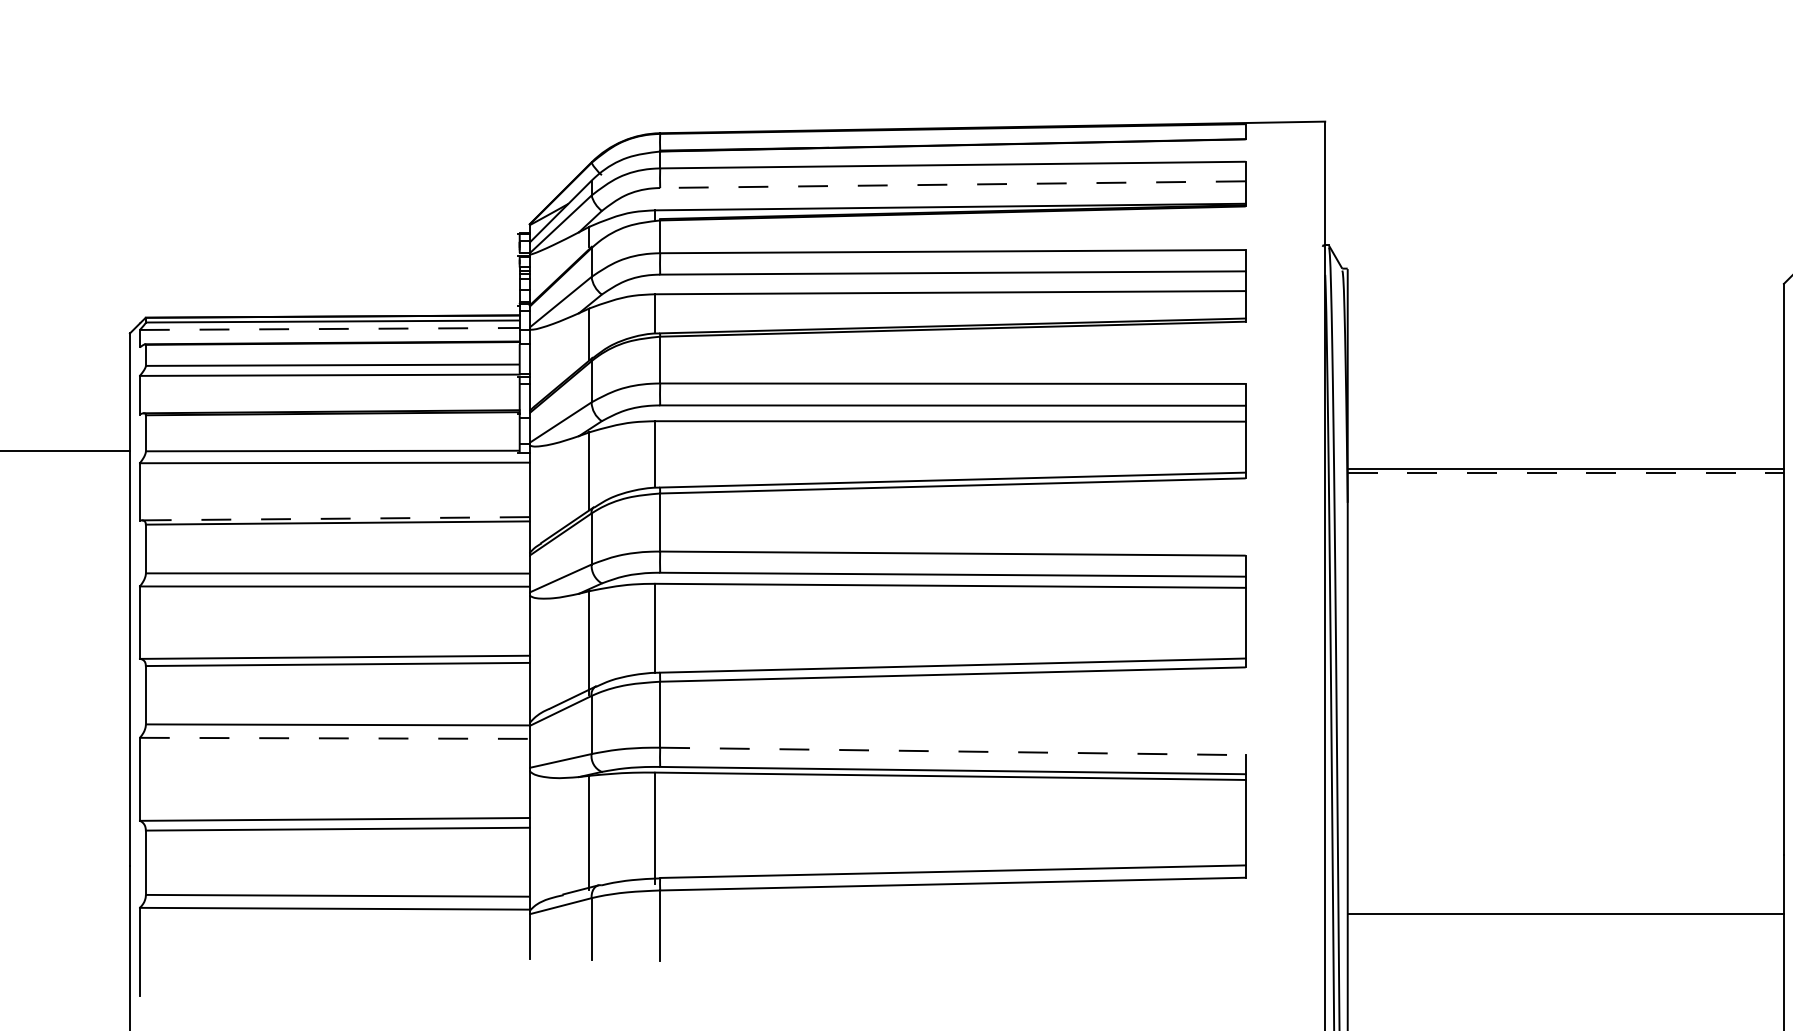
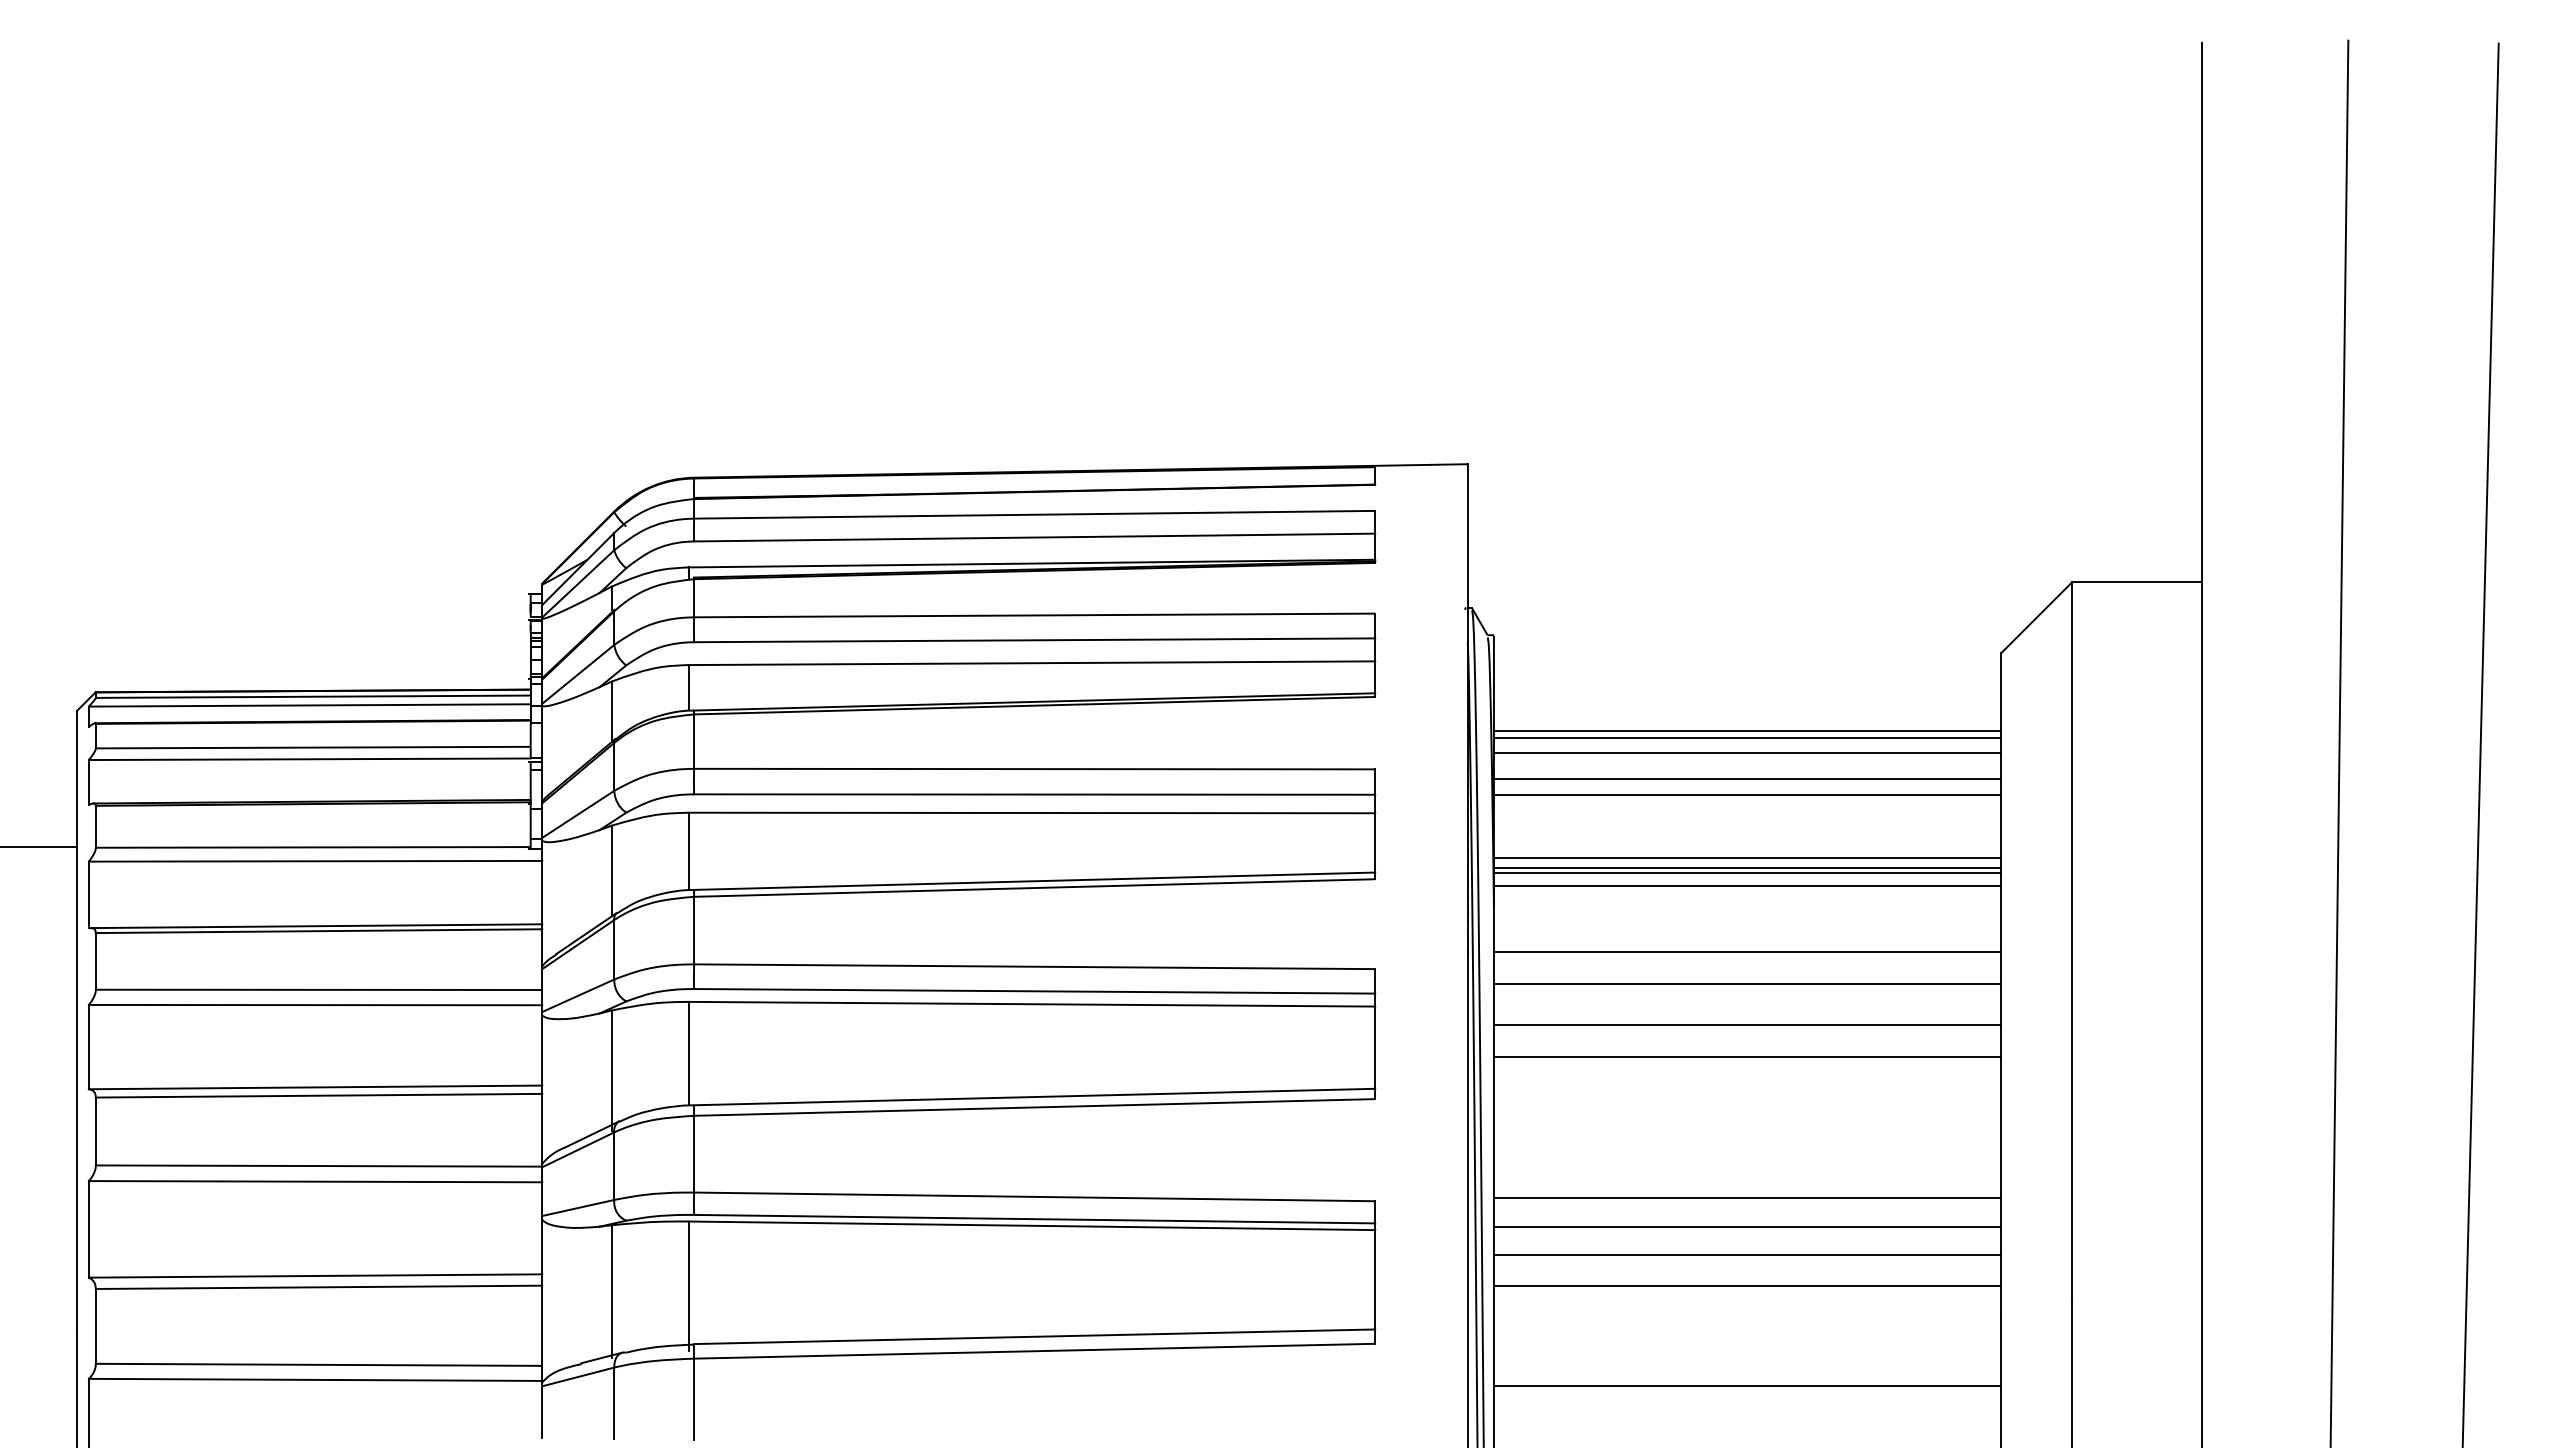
line: (952, 184) -> (1034, 537), dashed -> solid
line: (329, 329) -> (309, 705), dashed -> solid
line: (1565, 350) -> (1747, 730), added
line: (1565, 357) -> (1747, 738), added
line: (1565, 369) -> (1747, 752), added
line: (1565, 391) -> (1747, 778), added
line: (1565, 406) -> (1747, 795), added
line: (1565, 459) -> (1747, 857), added
line: (1565, 472) -> (1747, 872), dashed -> solid
line: (1565, 484) -> (1747, 886), added
line: (335, 519) -> (316, 926), dashed -> solid
line: (1565, 541) -> (1747, 952), added
line: (1565, 568) -> (1747, 984), added
line: (1565, 603) -> (1747, 1024), added
line: (1565, 631) -> (1747, 1057), added
line: (334, 738) -> (315, 1181), dashed -> solid
line: (951, 751) -> (1033, 1196), dashed -> solid
line: (1565, 751) -> (1747, 1197), added
line: (1565, 776) -> (1747, 1226), added
line: (1565, 800) -> (1747, 1254), added
line: (1565, 828) -> (1747, 1286), added

